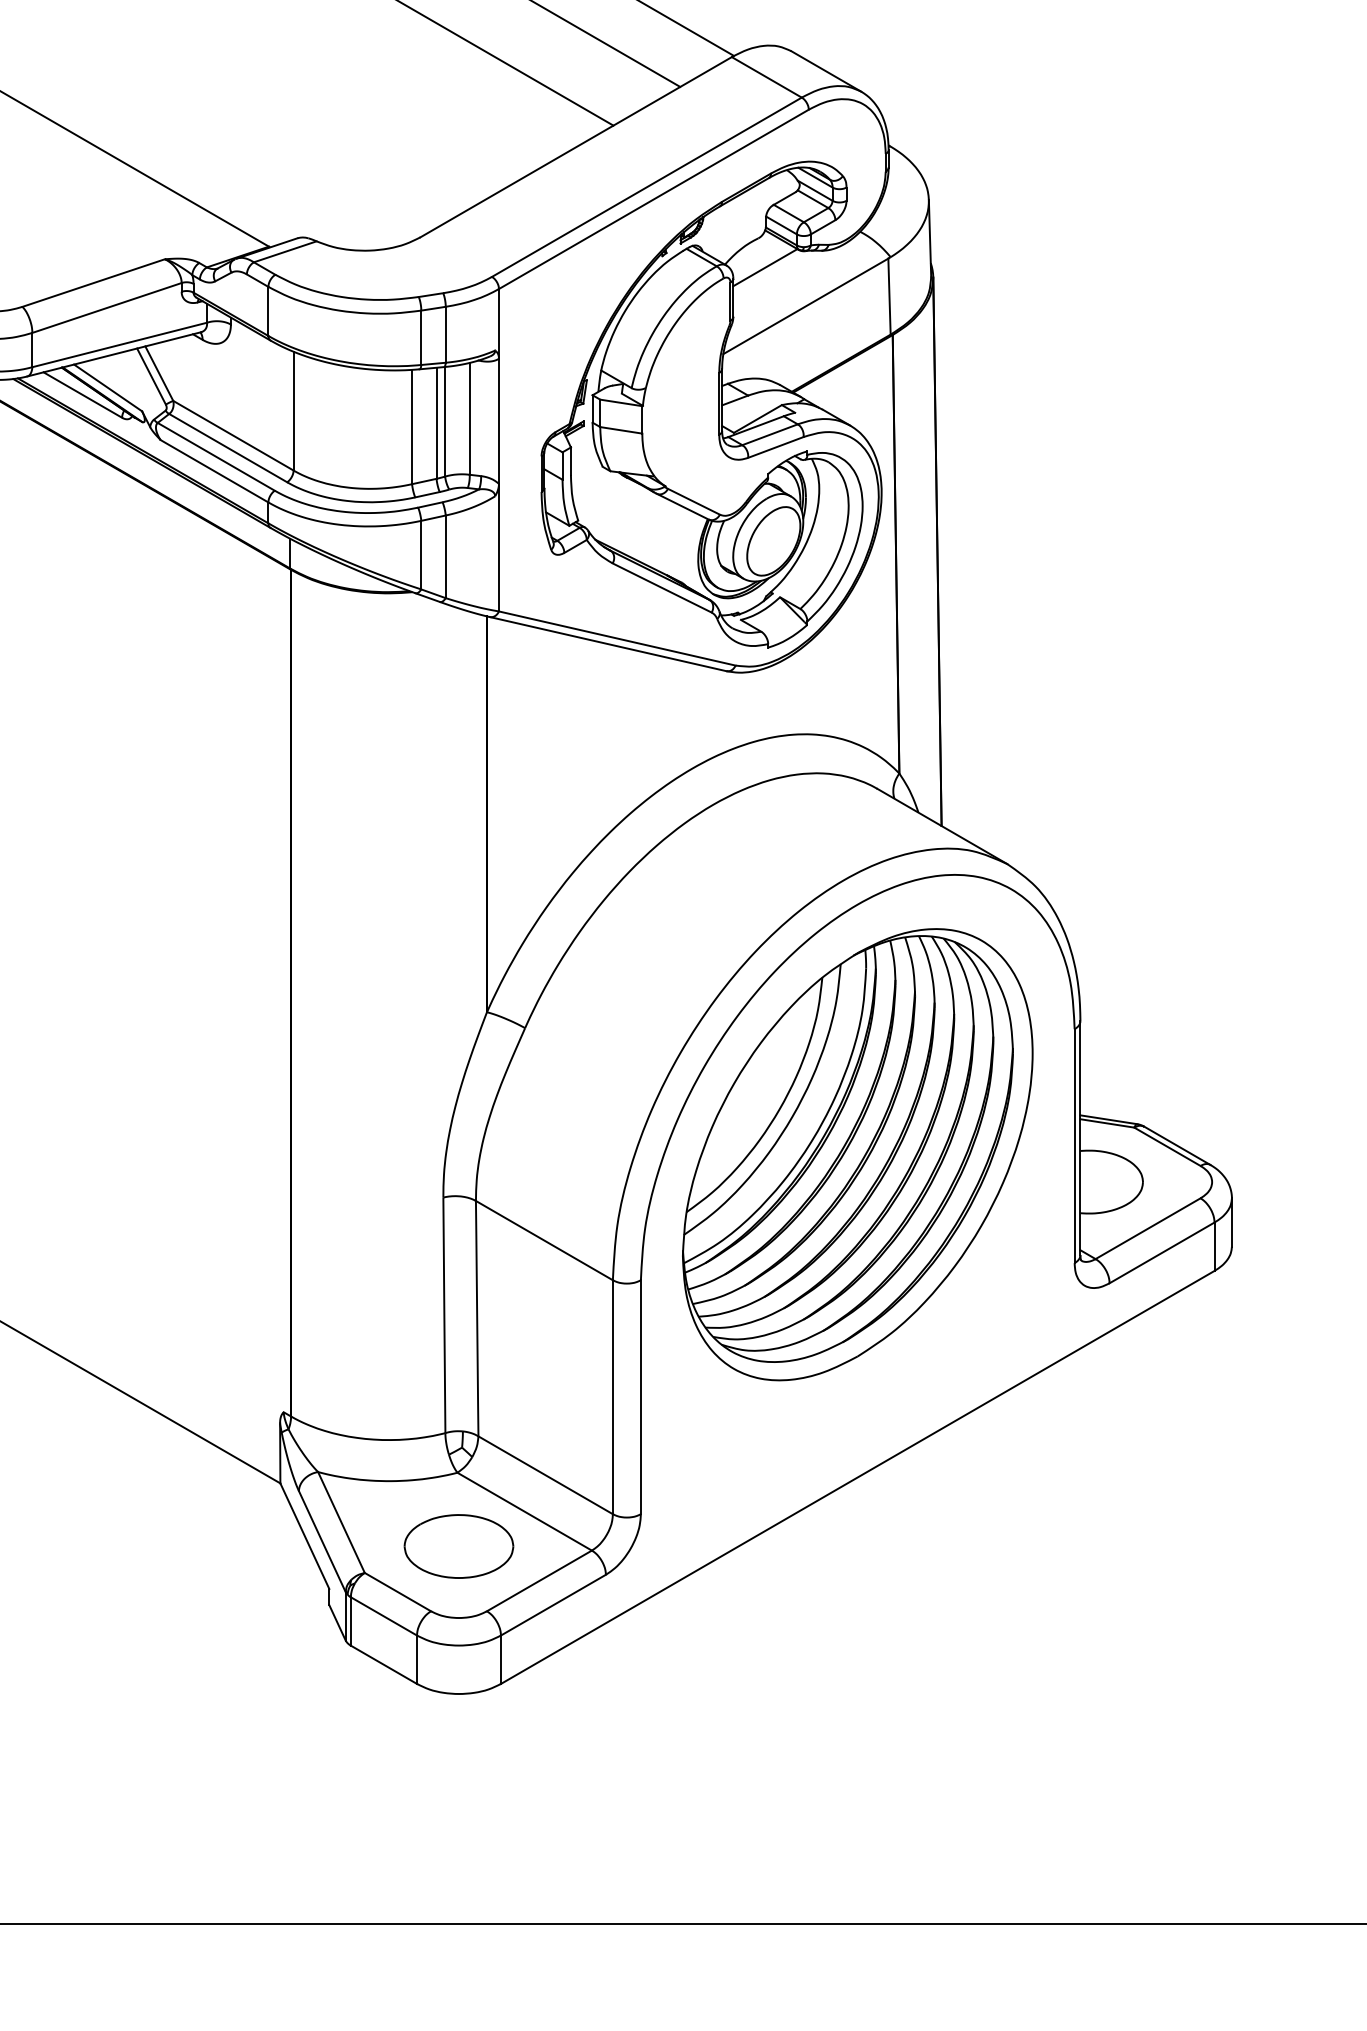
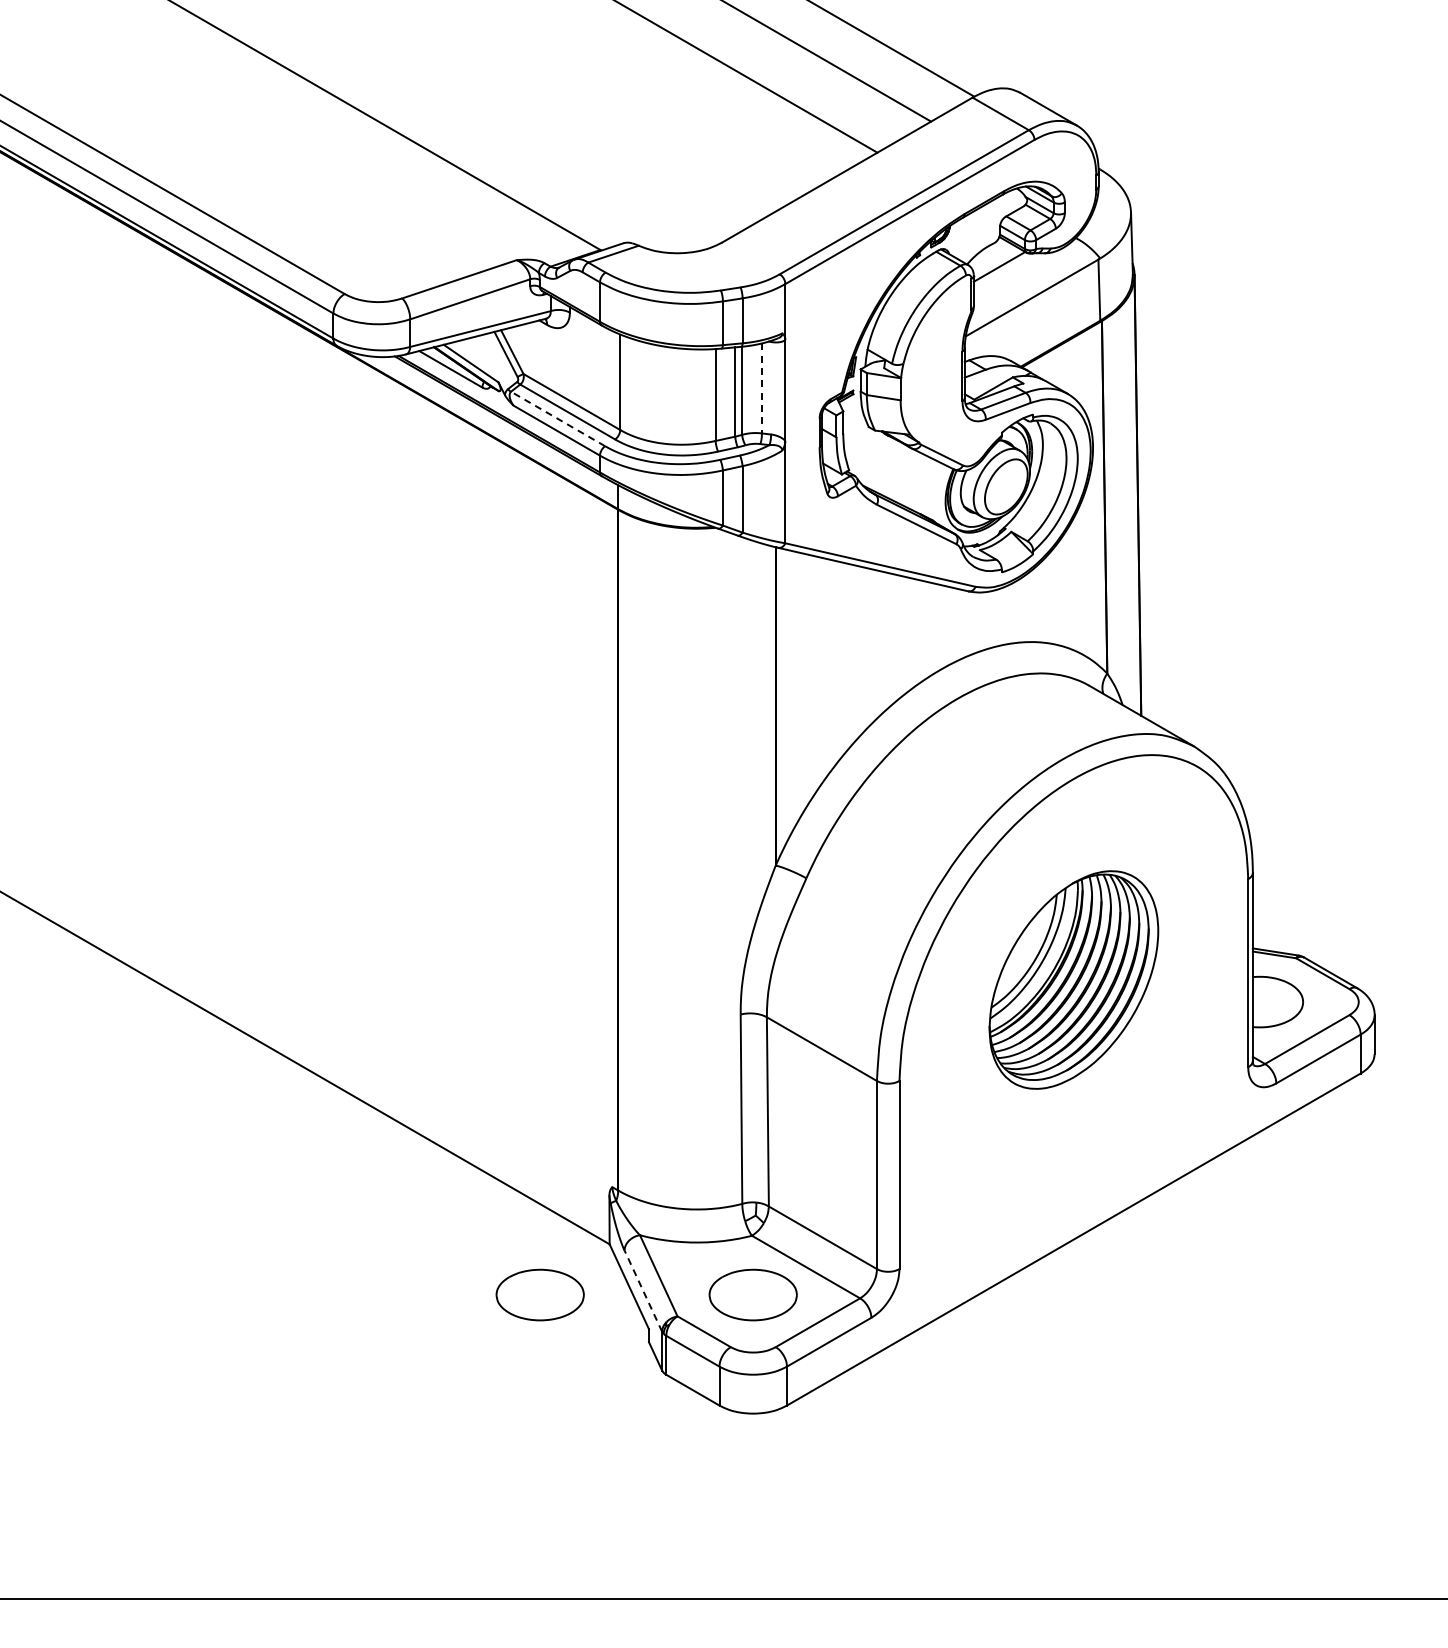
line: (469, 418) -> (761, 388), solid -> dashed
line: (215, 456) -> (557, 418), solid -> dashed
part: (857, 1153) -> (1073, 979), size x0.6
line: (322, 1542) -> (643, 1291), solid -> dashed
part: (193, 1545) -> (539, 1294), added

